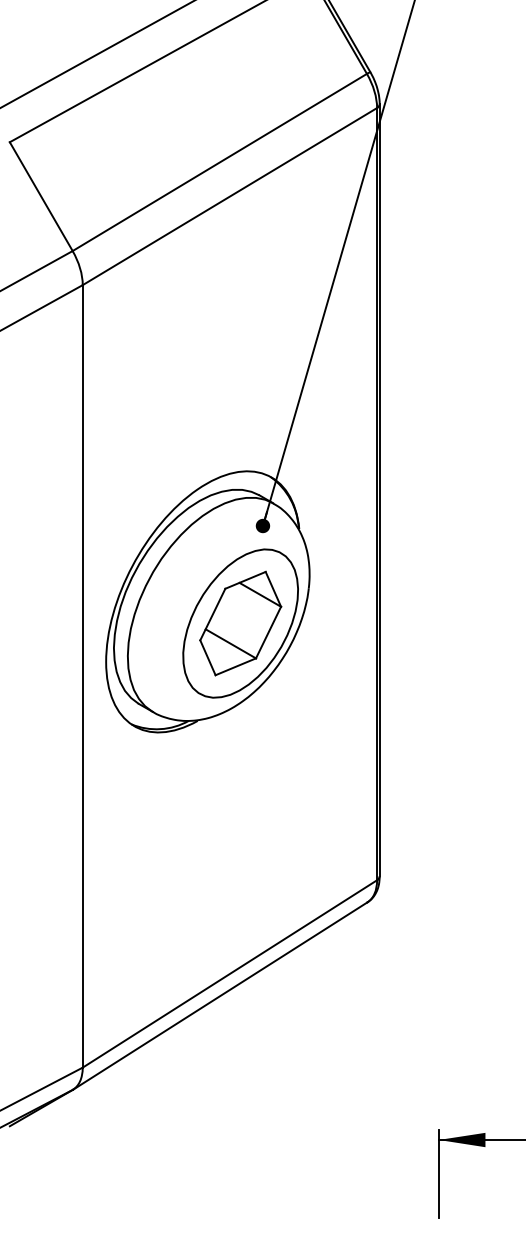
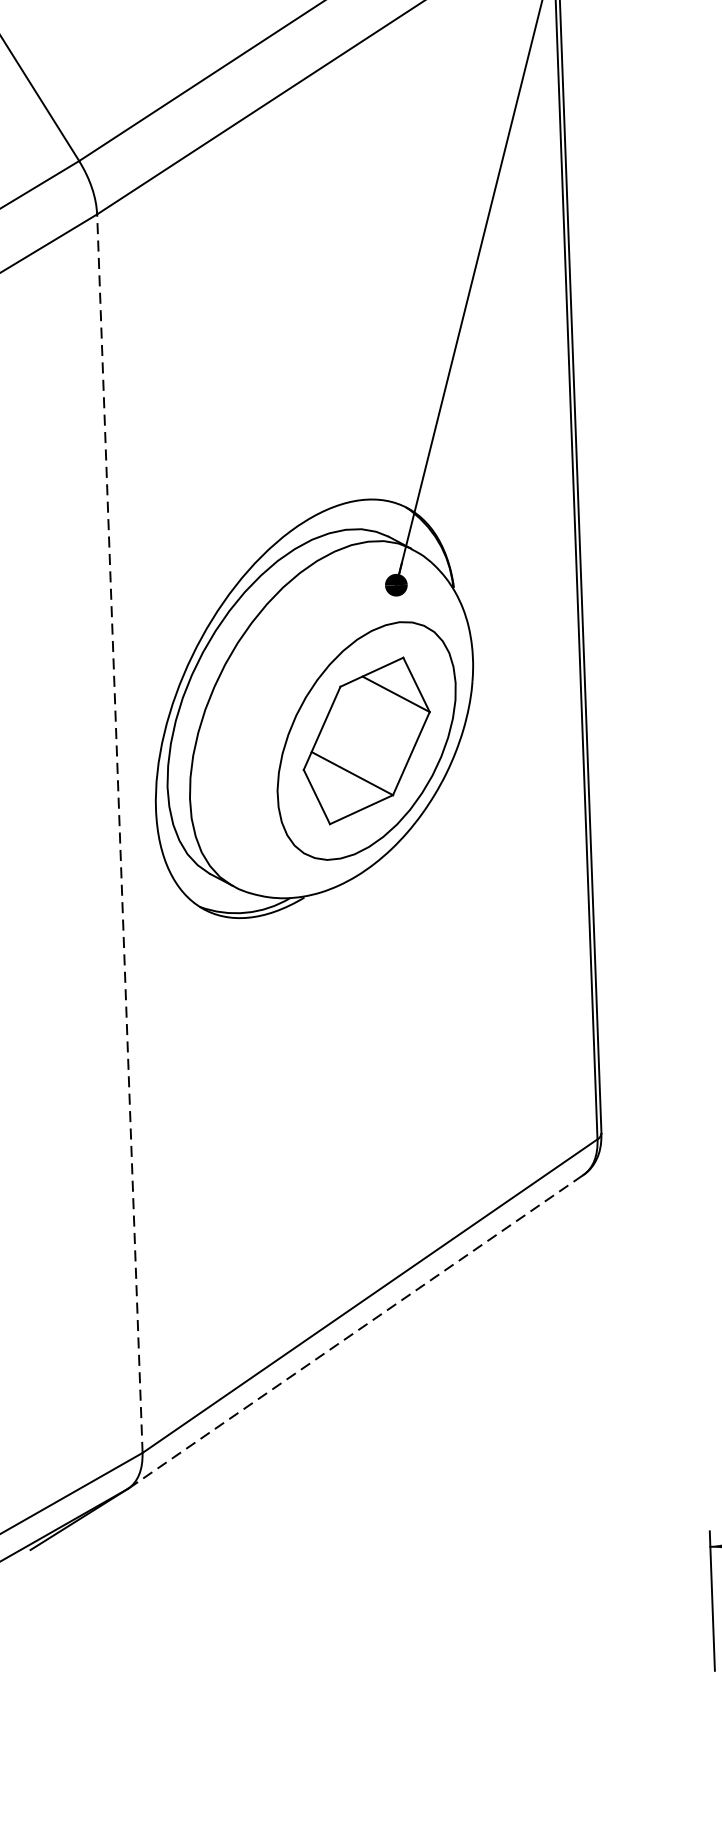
line: (82, 675) -> (119, 832), solid -> dashed
line: (220, 995) -> (356, 1330), solid -> dashed

